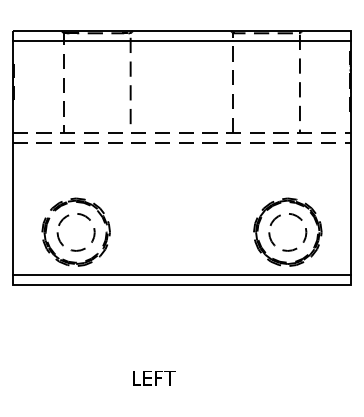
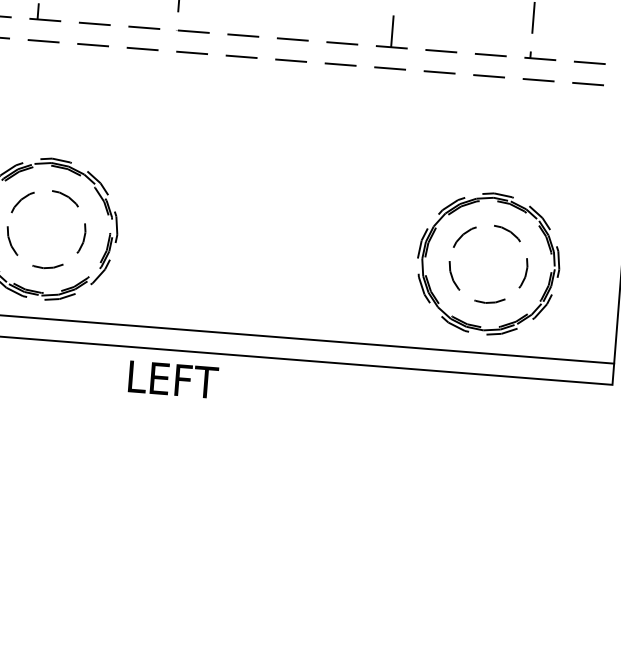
text: (154, 378) -> (174, 380), moved

